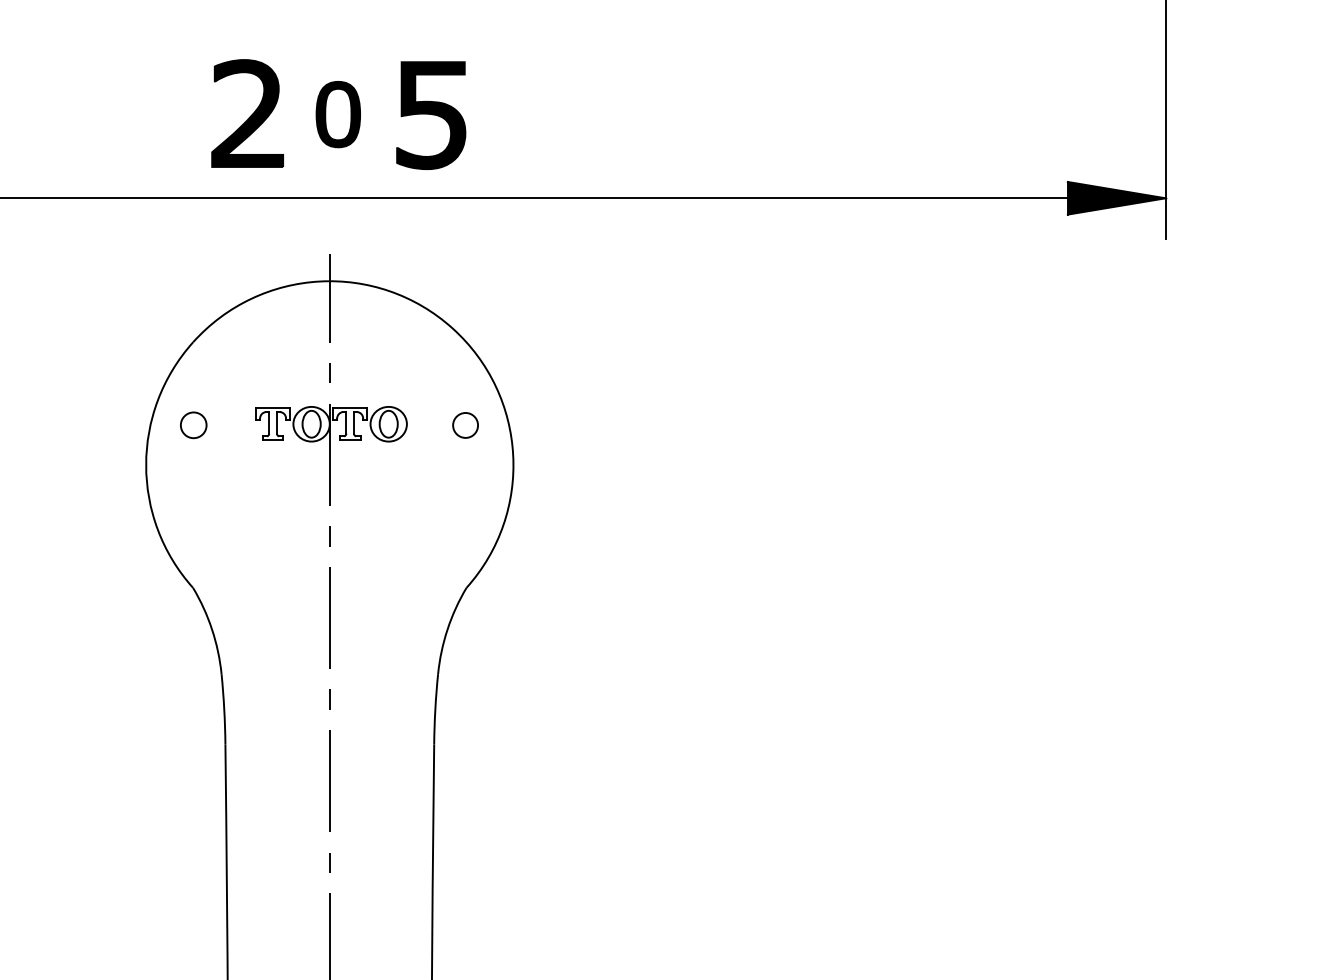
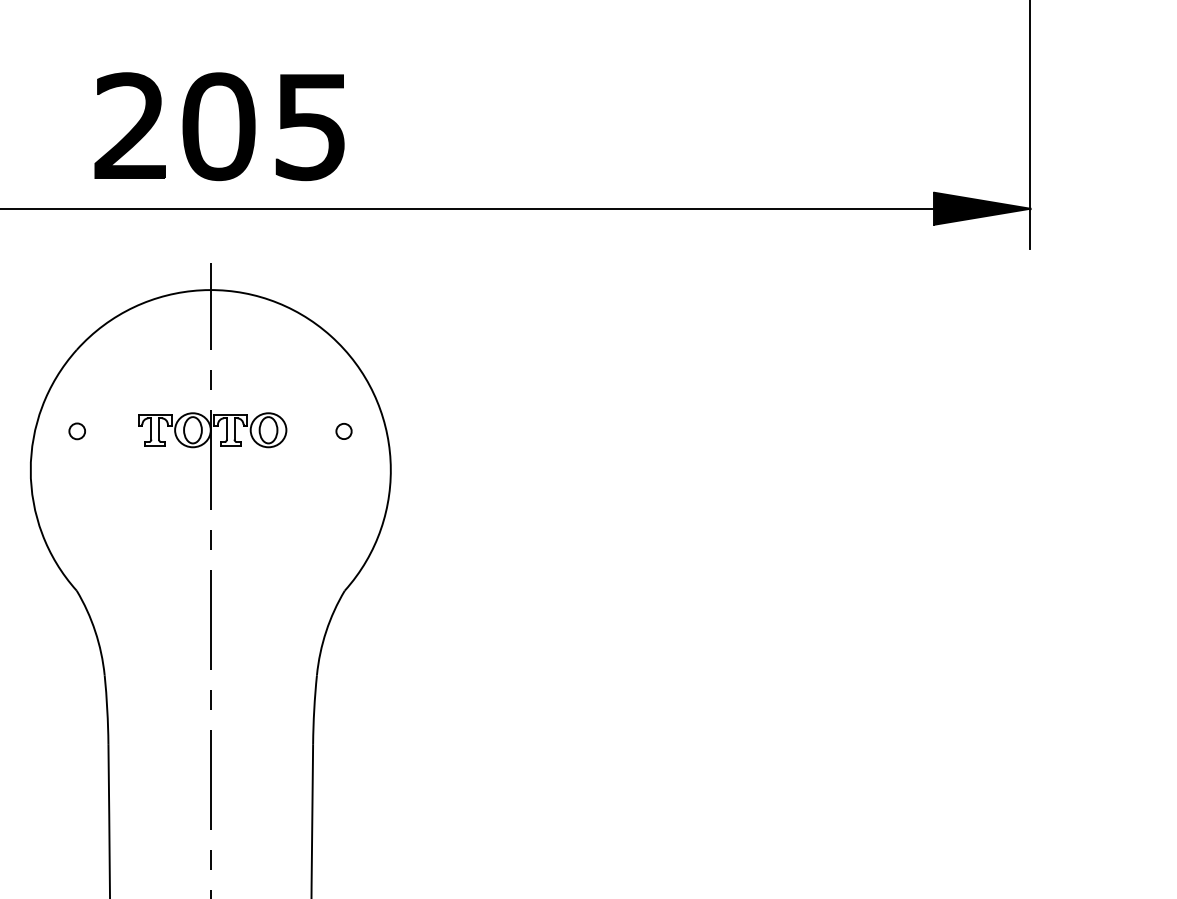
part: (338, 114) -> (219, 126), size x1.67
part: (193, 425) -> (77, 431), size x0.62
part: (465, 425) -> (343, 431), size x0.62

